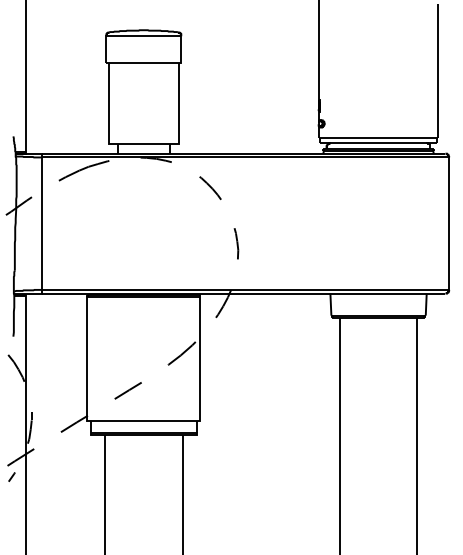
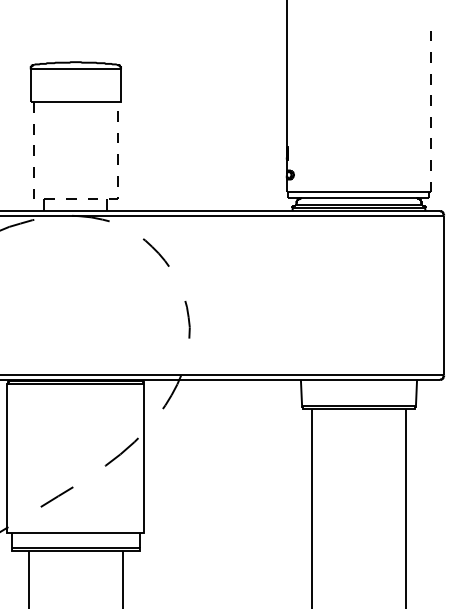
line: (438, 71) -> (431, 111), solid -> dashed
line: (144, 143) -> (76, 198), solid -> dashed

